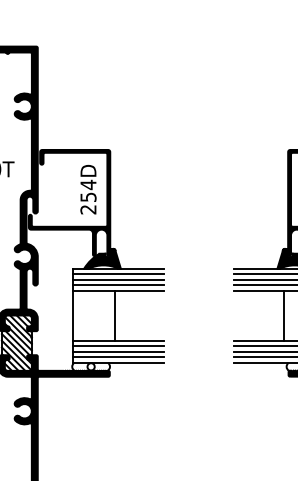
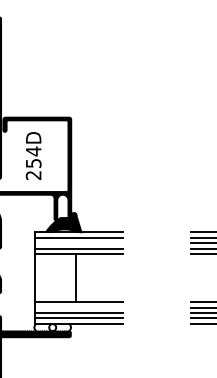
text: (88, 189) -> (33, 155), moved
line: (118, 279) -> (79, 243), removed
line: (118, 346) -> (79, 307), removed

